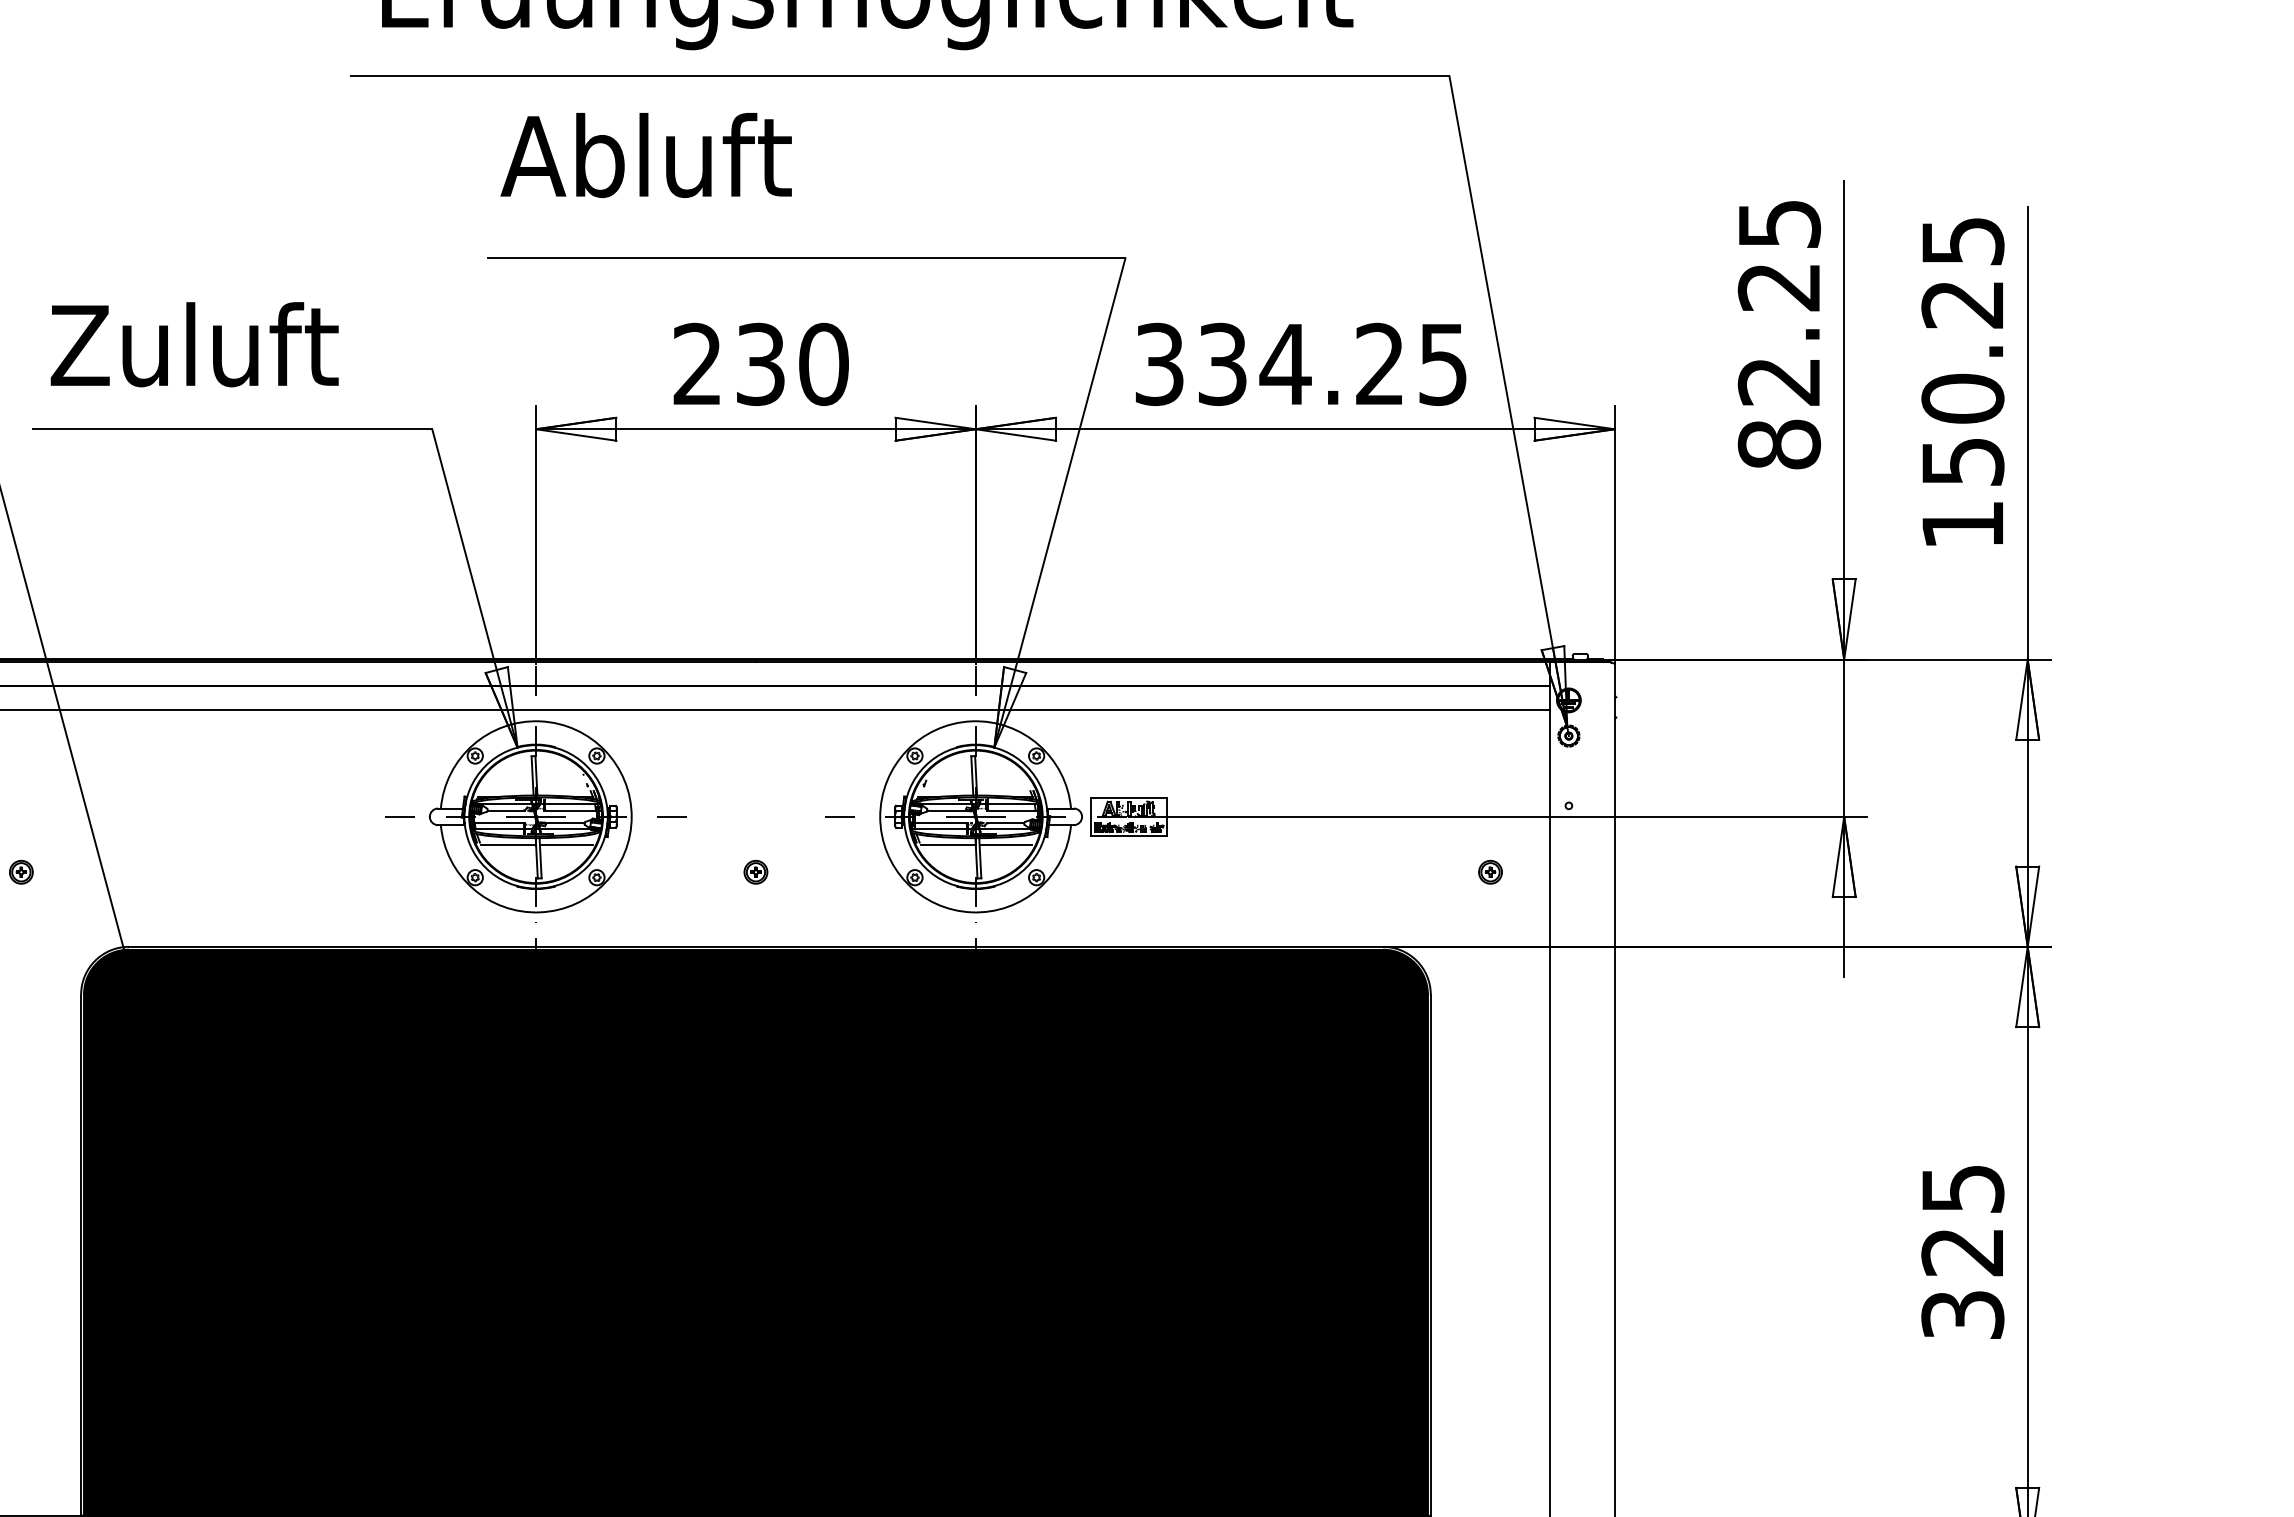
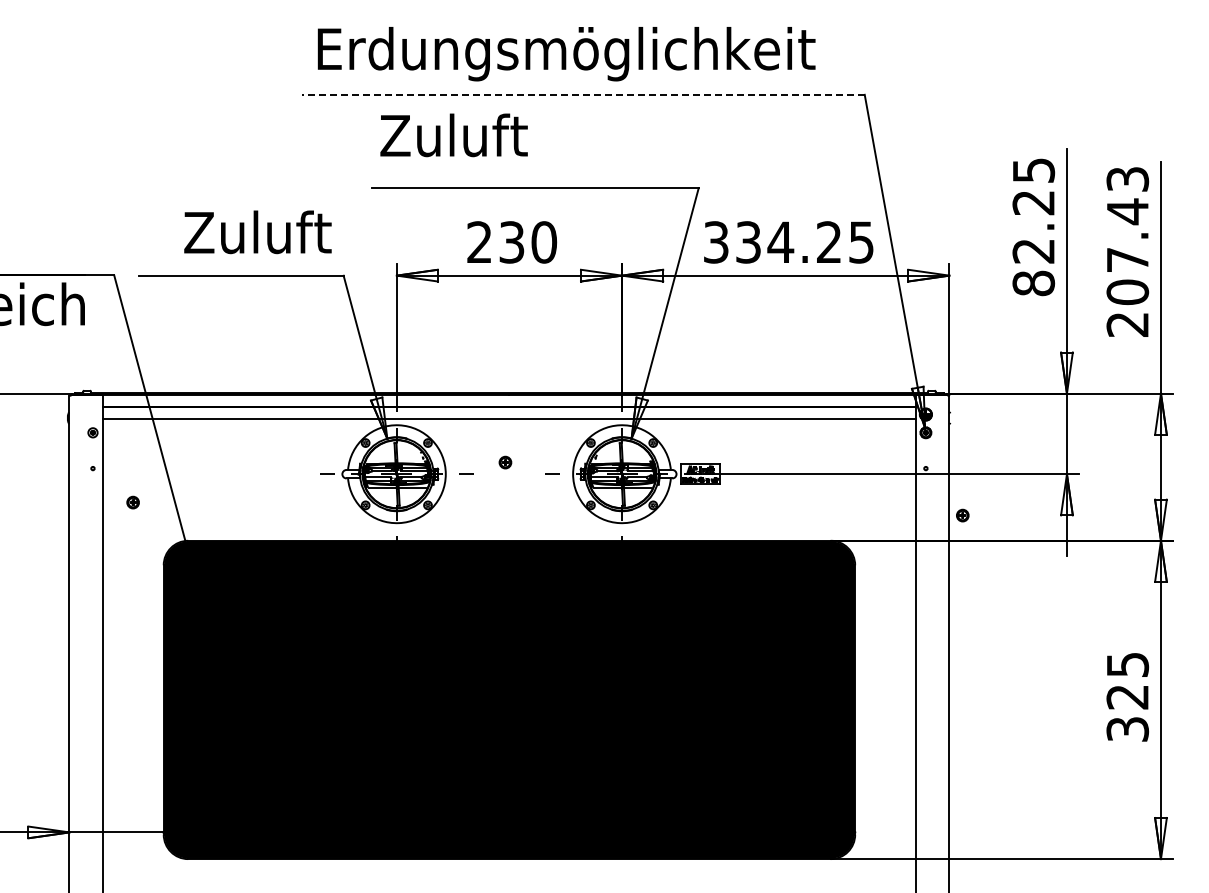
line: (898, 75) -> (582, 94), solid -> dashed
text: (562, 155) -> (410, 135), Abluft -> Zuluft
text: (193, 345) -> (257, 232), moved
text: (1962, 382) -> (1127, 251), 150.25 -> 207.43
part: (756, 872) -> (505, 462), moved
part: (1489, 872) -> (962, 515), moved

